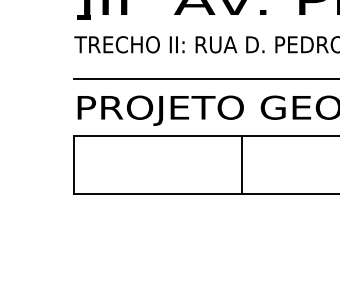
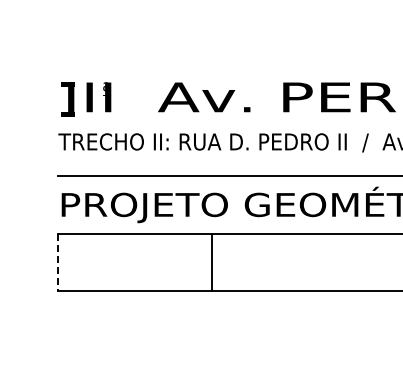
line: (242, 164) -> (212, 261), moved
line: (73, 165) -> (57, 262), solid -> dashed

